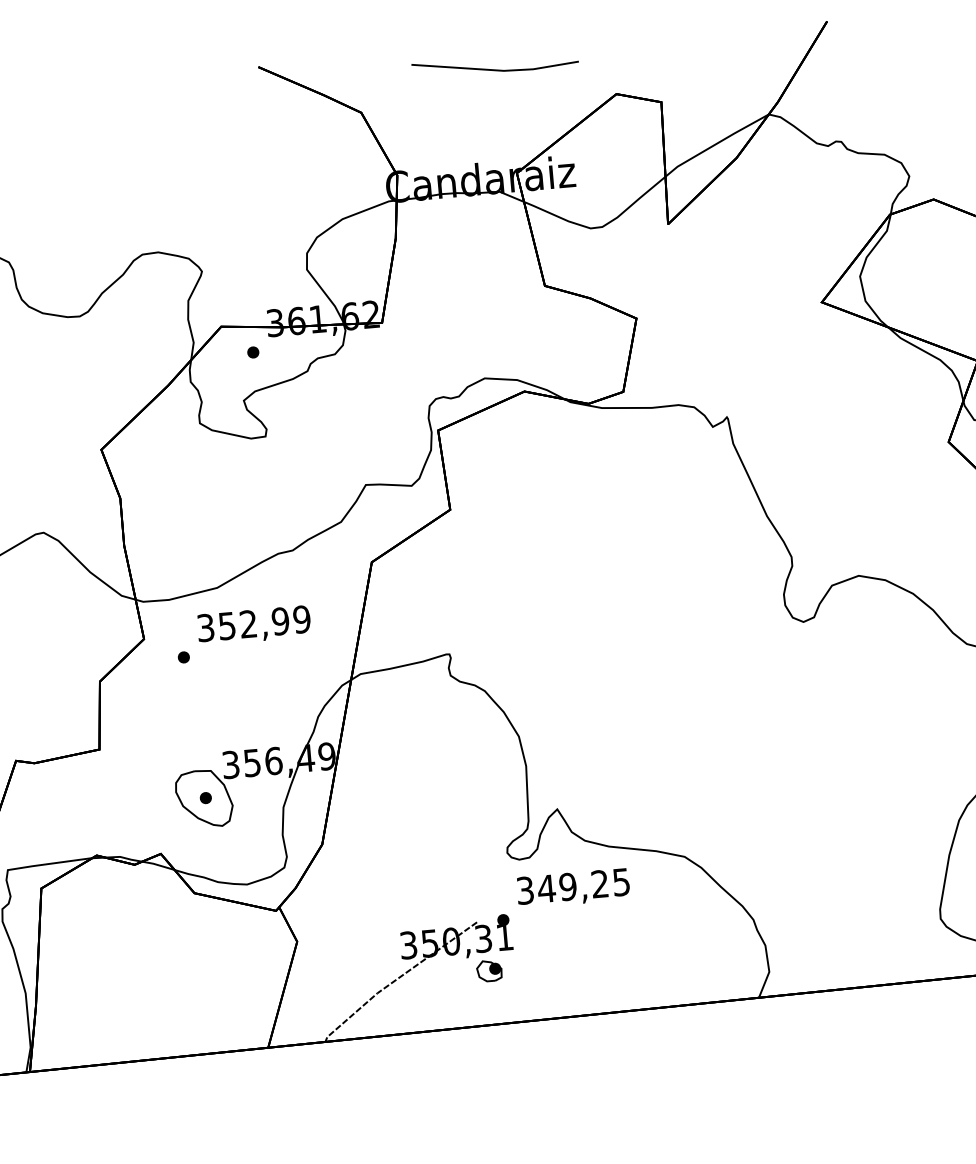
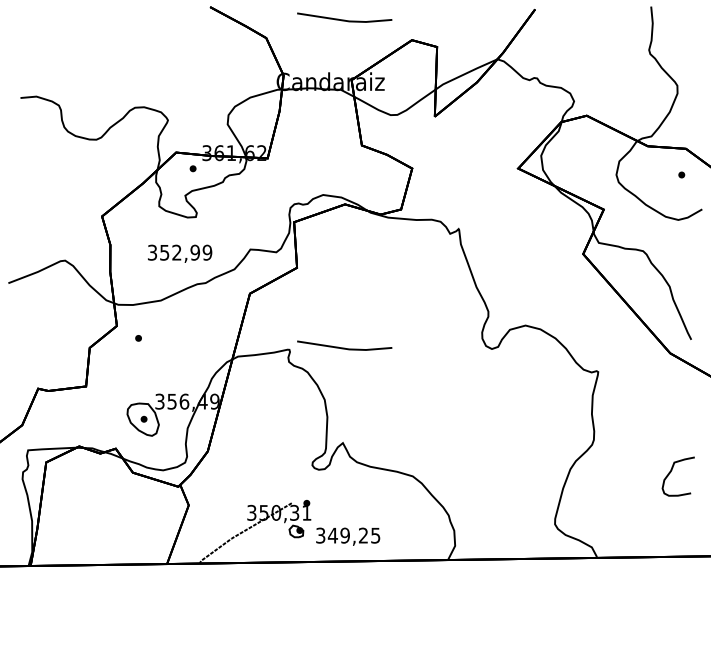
text: (254, 625) -> (180, 253), moved
line: (545, 641) -> (344, 347), added
text: (573, 887) -> (348, 536), moved

